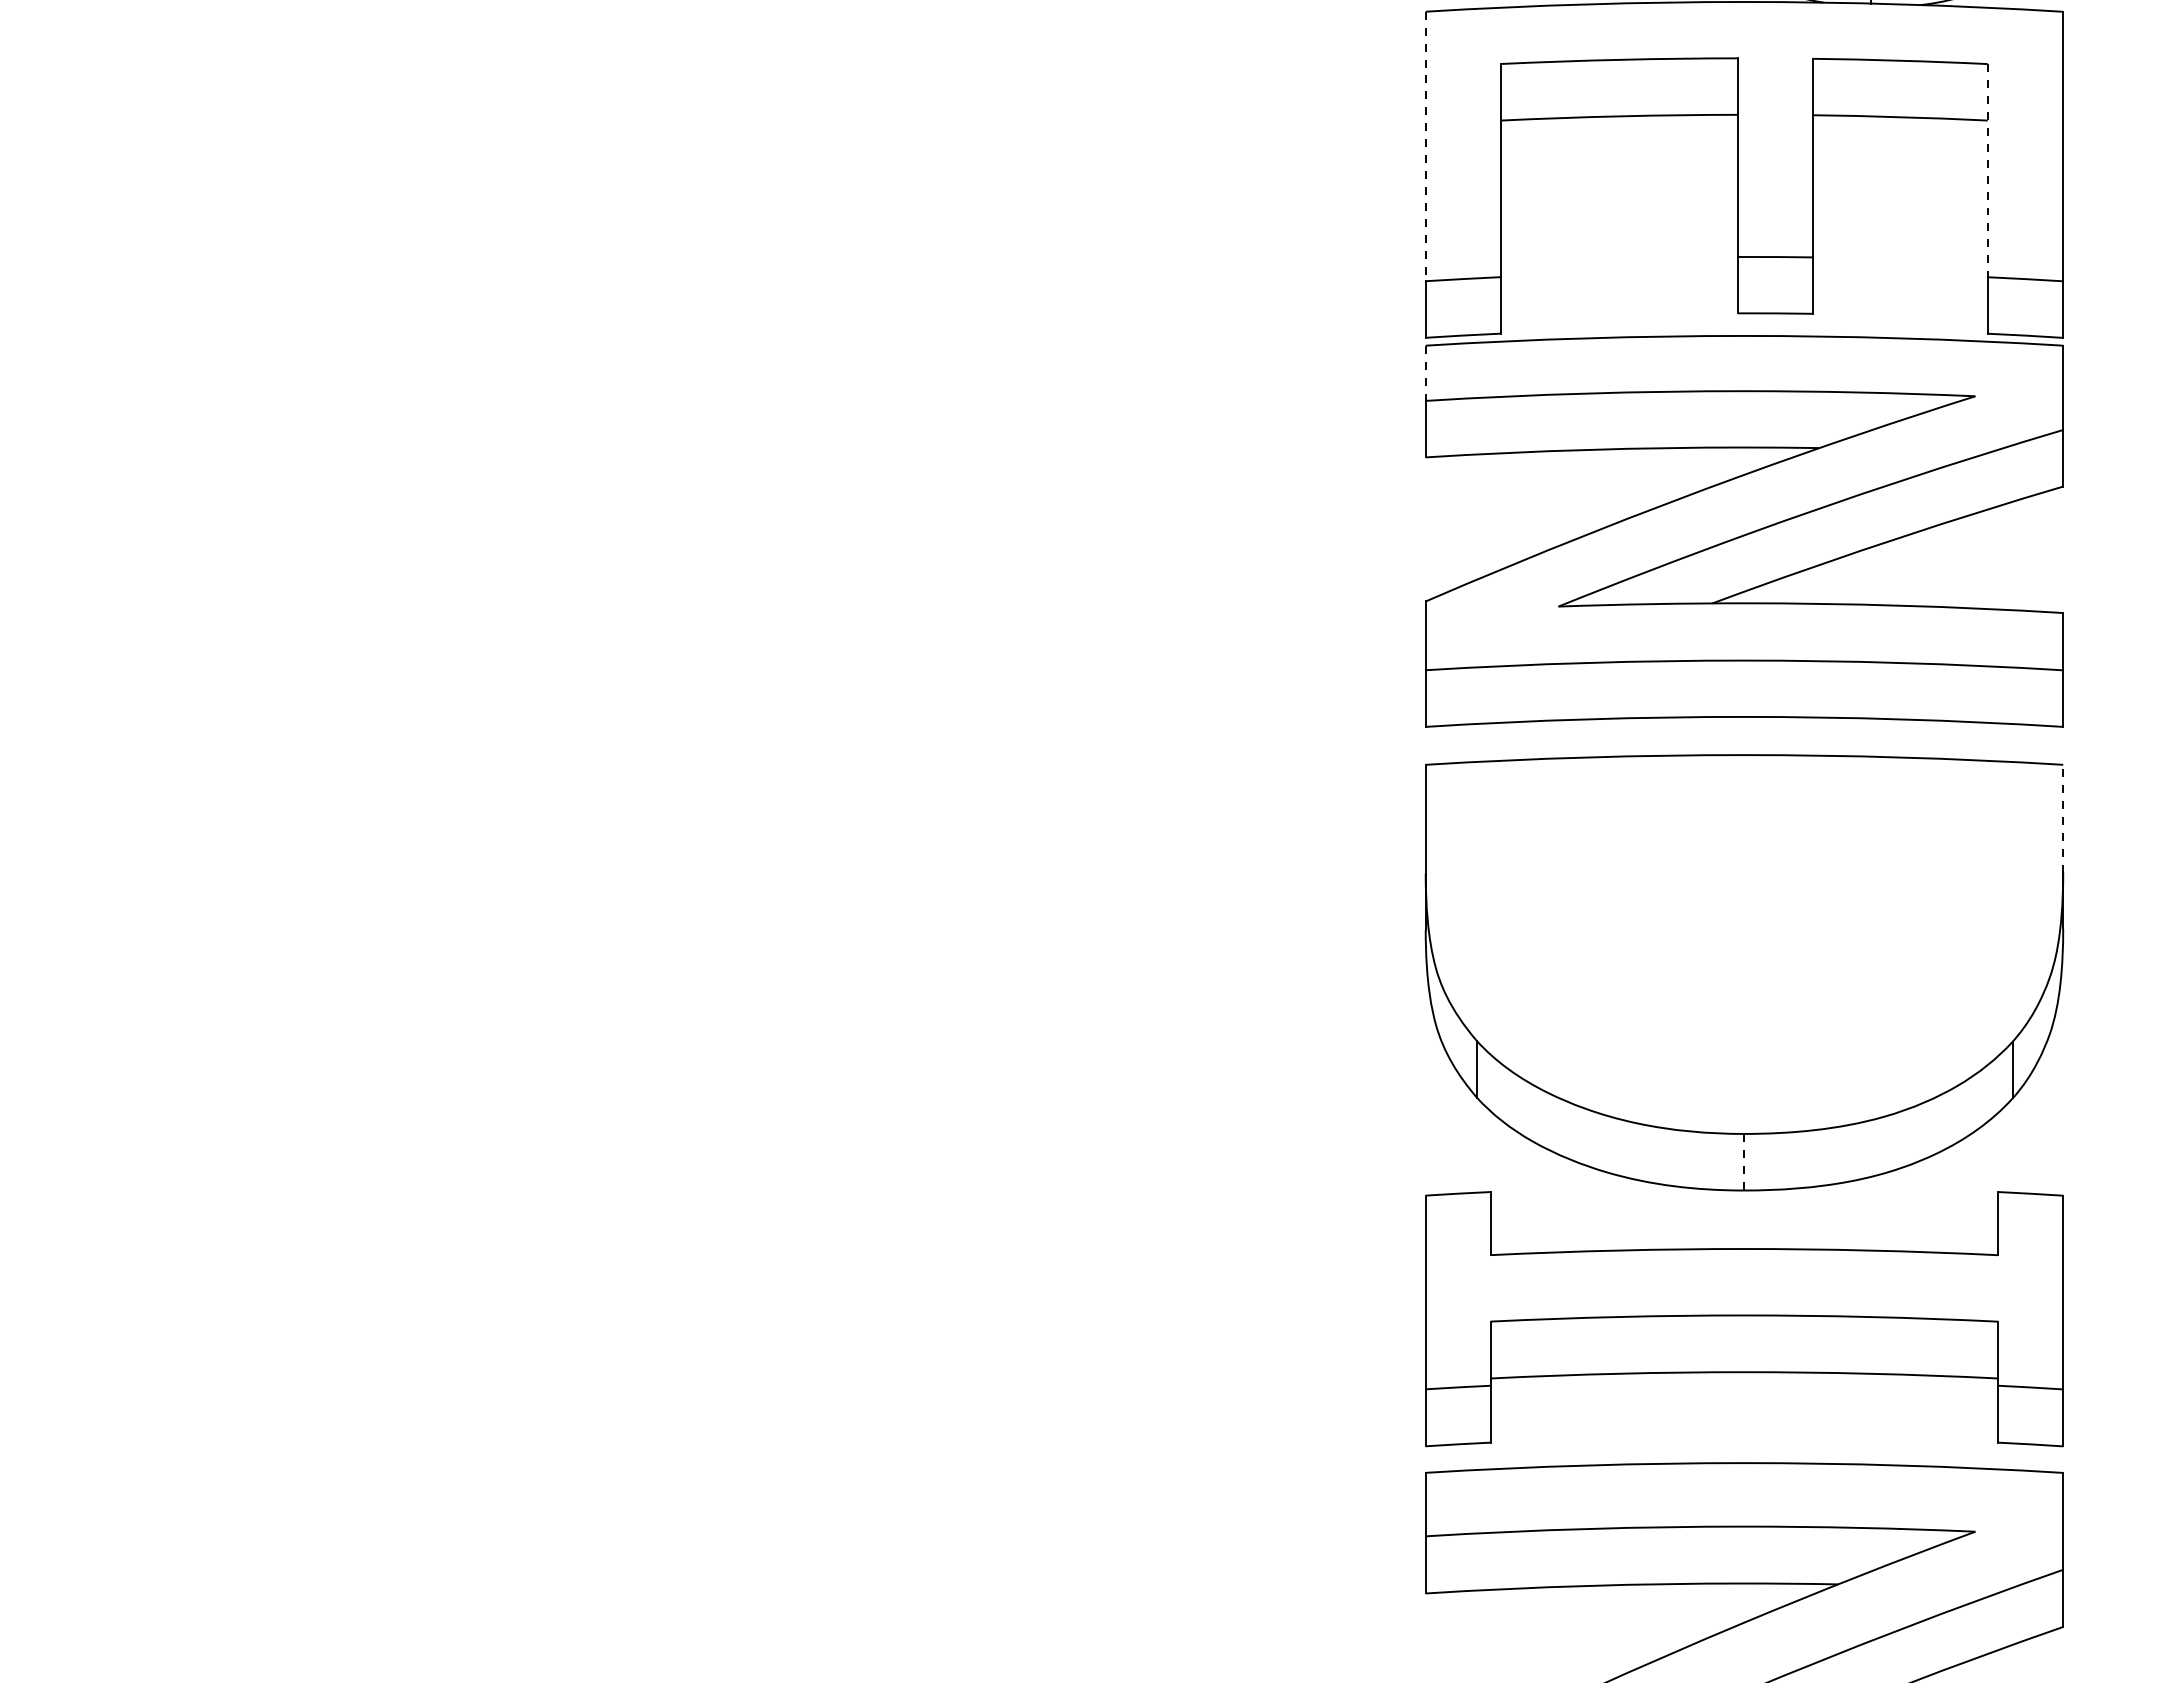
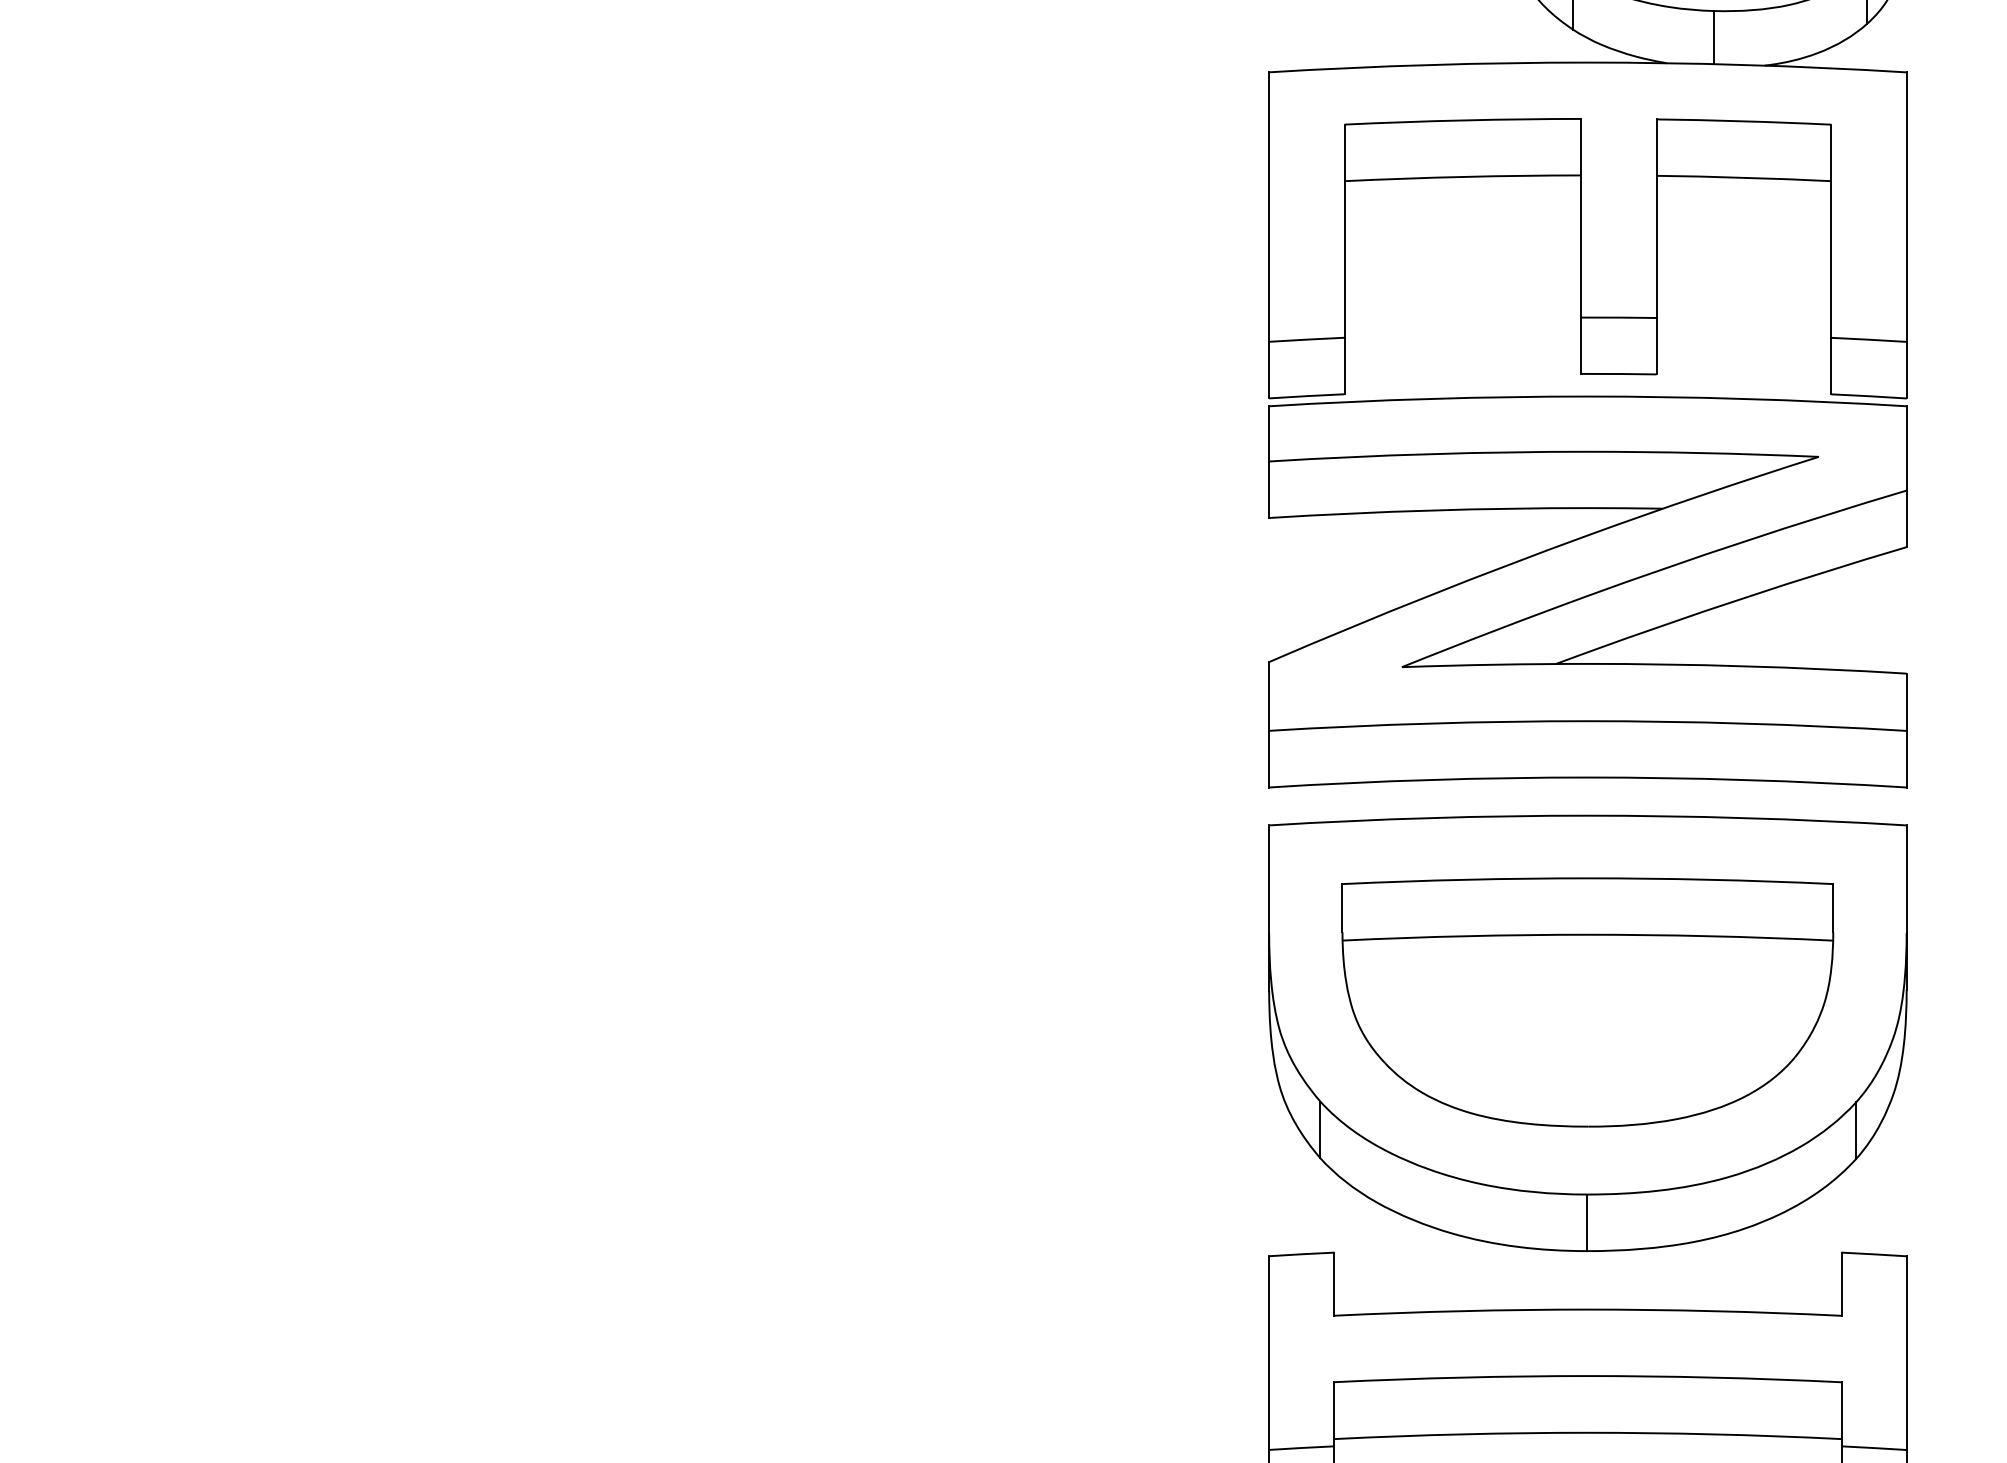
line: (1425, 146) -> (1268, 207), dashed -> solid
line: (1987, 170) -> (1830, 231), dashed -> solid
line: (1425, 373) -> (1268, 434), dashed -> solid
line: (2063, 818) -> (1906, 879), dashed -> solid
part: (1744, 941) -> (1587, 1002), added
line: (1743, 1162) -> (1586, 1223), dashed -> solid

